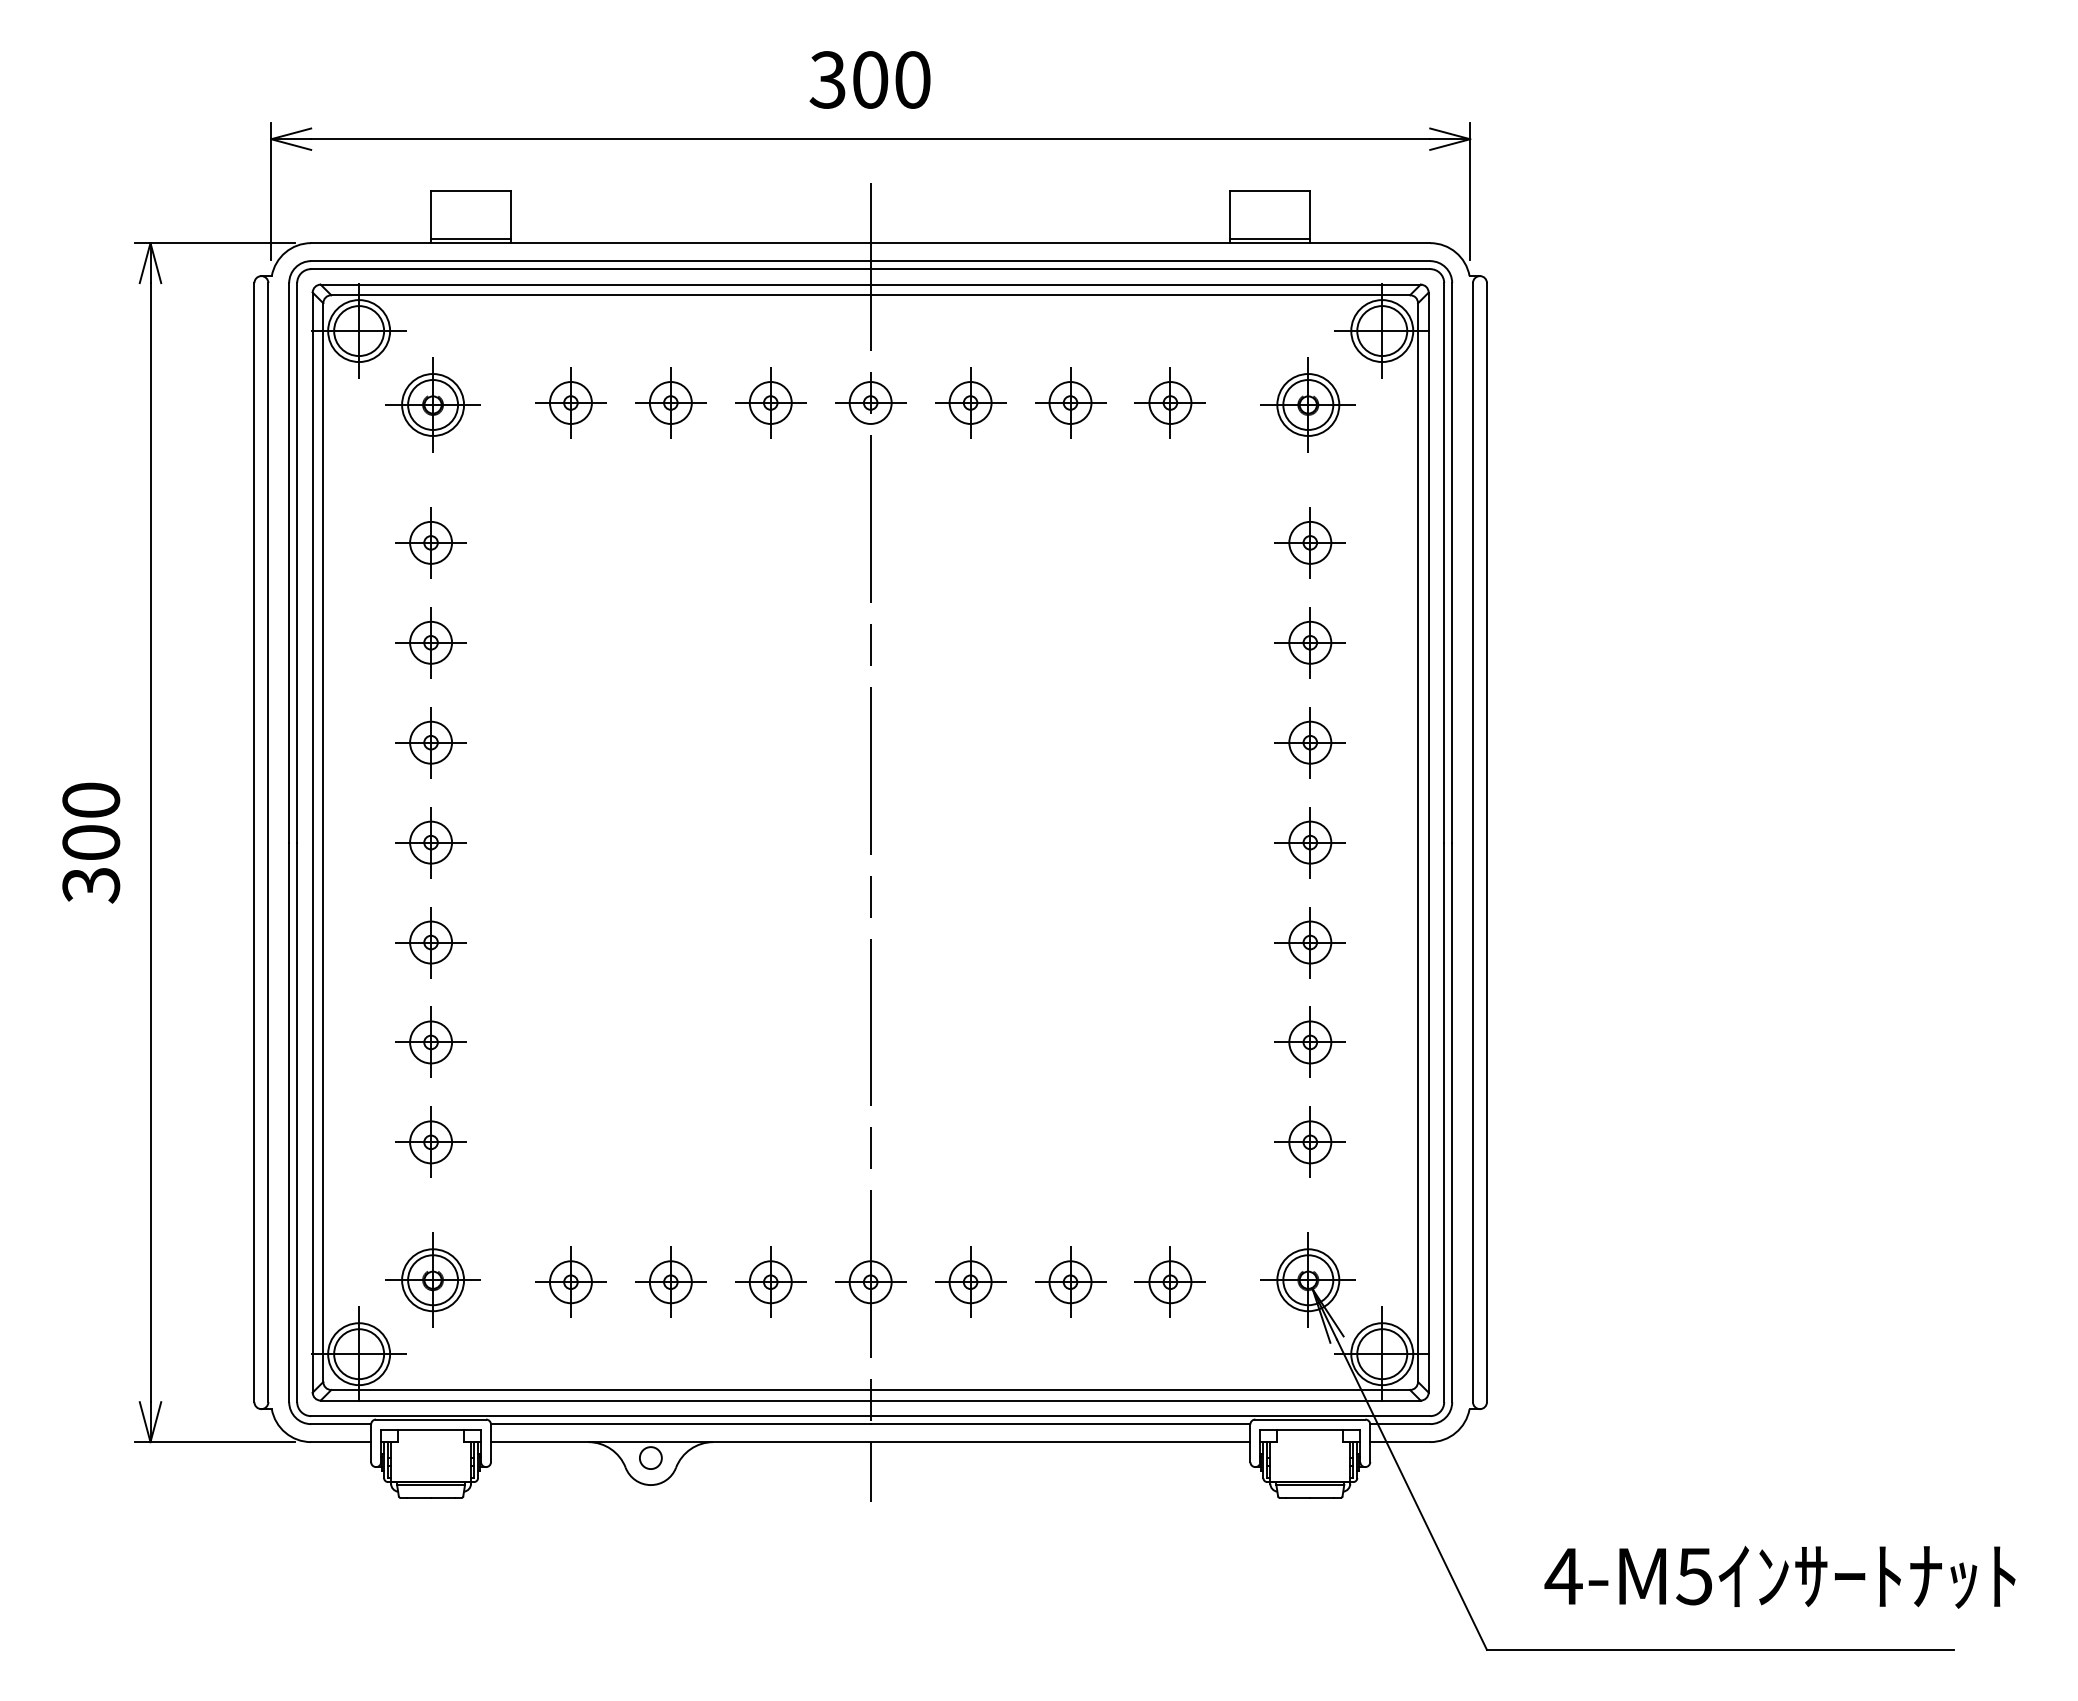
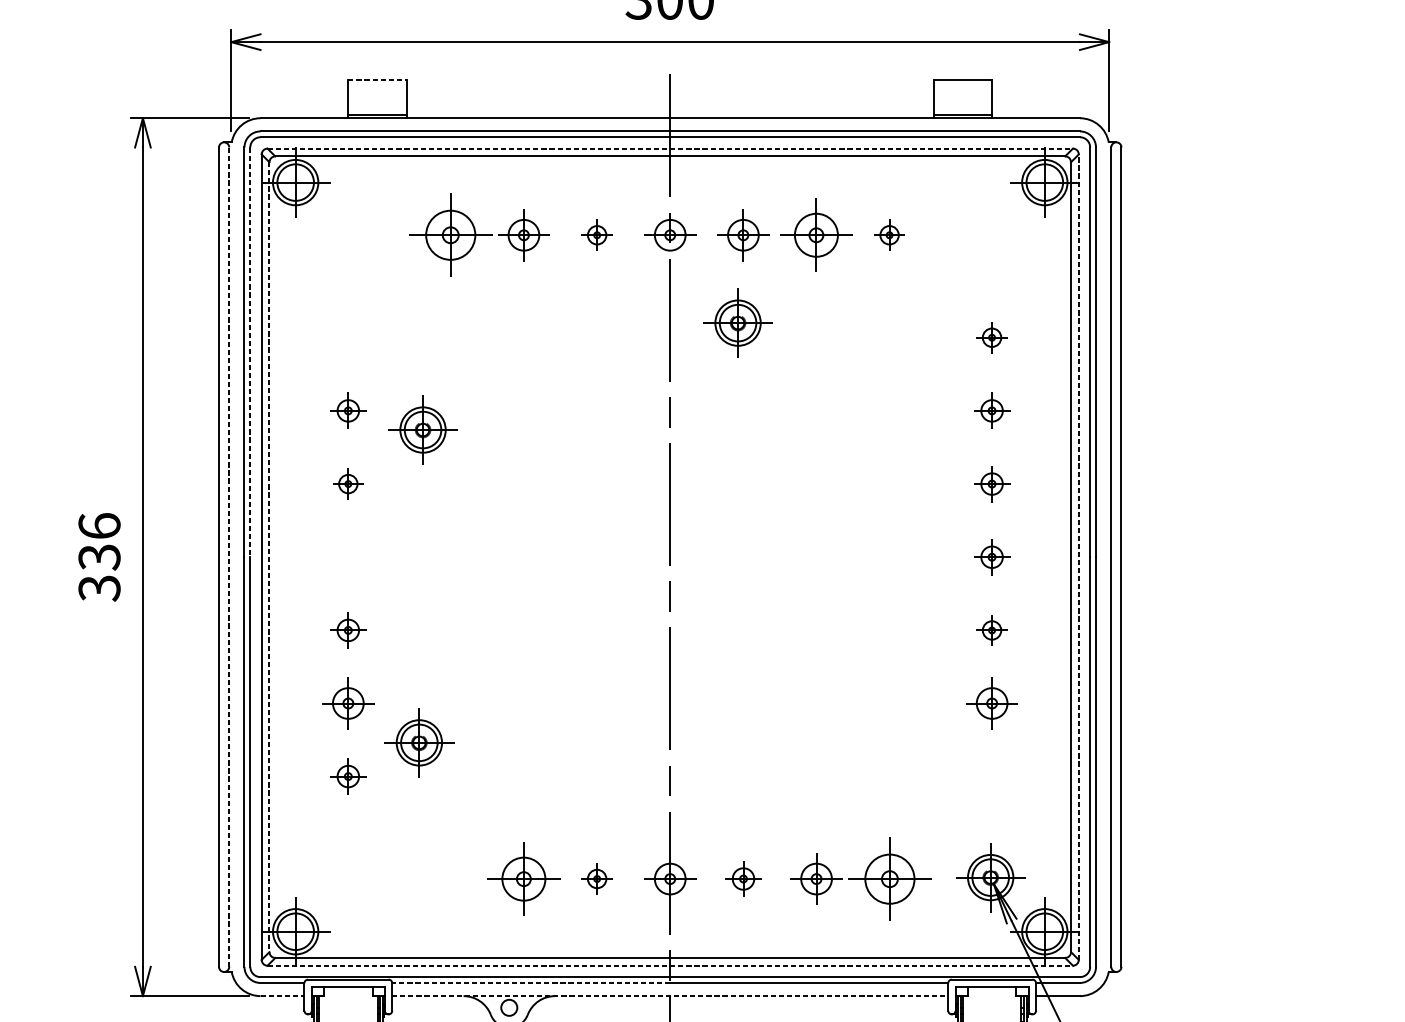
line: (471, 191) -> (377, 80), solid -> dashed
line: (870, 284) -> (670, 148), solid -> dashed
part: (570, 402) -> (450, 234), size x1.6
part: (770, 402) -> (596, 234), size x0.6
part: (1070, 402) -> (816, 234), size x1.4
part: (1169, 402) -> (889, 234), size x0.6
part: (432, 404) -> (422, 429), moved
part: (1307, 404) -> (737, 322), moved
part: (430, 542) -> (347, 337), removed
part: (1309, 542) -> (991, 337), size x0.6
line: (297, 562) -> (250, 352), solid -> dashed
part: (430, 642) -> (347, 410), size x0.7
part: (1309, 642) -> (991, 410), size x0.7
part: (430, 742) -> (347, 483), size x0.6
part: (1309, 742) -> (991, 483), size x0.7
text: (91, 821) -> (99, 541), 300 -> 336
line: (268, 842) -> (229, 557), solid -> dashed
part: (430, 842) -> (347, 557), removed
part: (1309, 842) -> (991, 557), size x0.7
line: (1428, 842) -> (1078, 557), solid -> dashed
line: (323, 843) -> (269, 557), solid -> dashed
part: (430, 942) -> (347, 630), size x0.7
part: (1309, 942) -> (991, 630), size x0.6
part: (430, 1141) -> (347, 776), size x0.7
part: (1309, 1141) -> (991, 776), removed
part: (432, 1279) -> (418, 742), moved
part: (570, 1281) -> (450, 878), removed
part: (670, 1281) -> (523, 878), size x1.4
part: (770, 1281) -> (596, 878), size x0.6
part: (970, 1281) -> (743, 878), size x0.7
part: (1169, 1281) -> (889, 878), size x1.6
line: (870, 1400) -> (670, 965), solid -> dashed
line: (680, 1424) -> (530, 983), solid -> dashed
line: (341, 1442) -> (282, 996), solid -> dashed
line: (870, 1442) -> (670, 996), solid -> dashed

